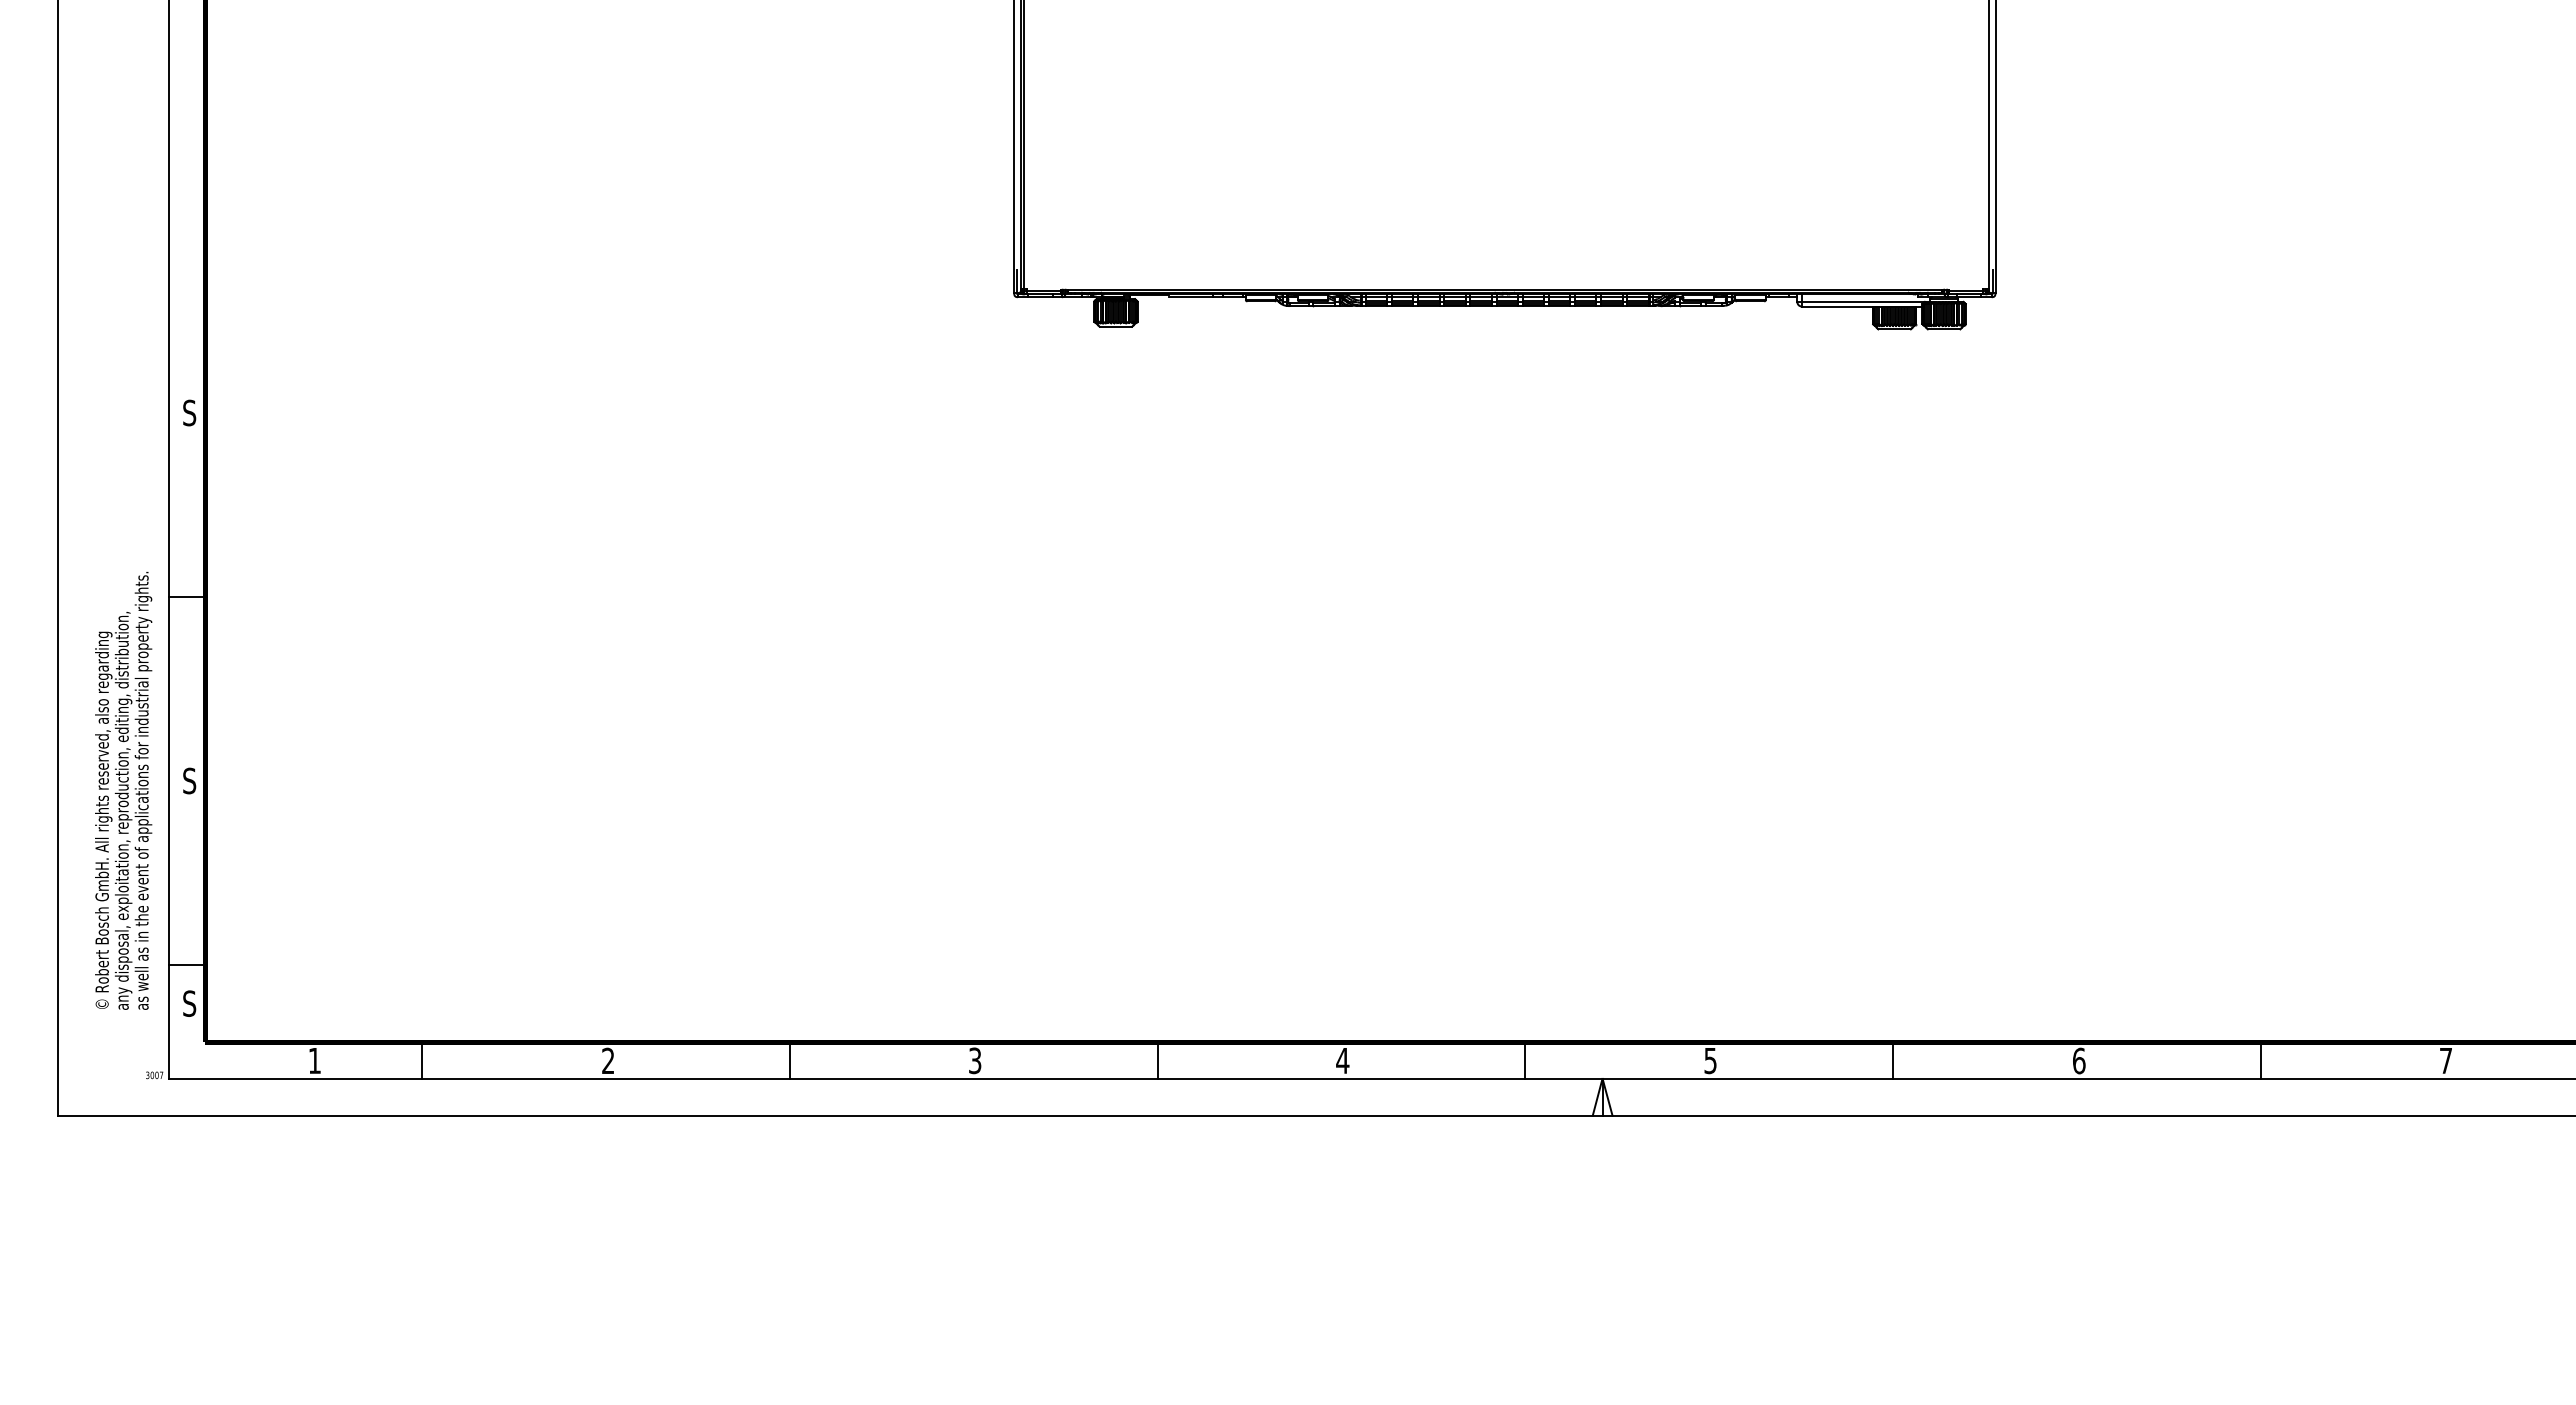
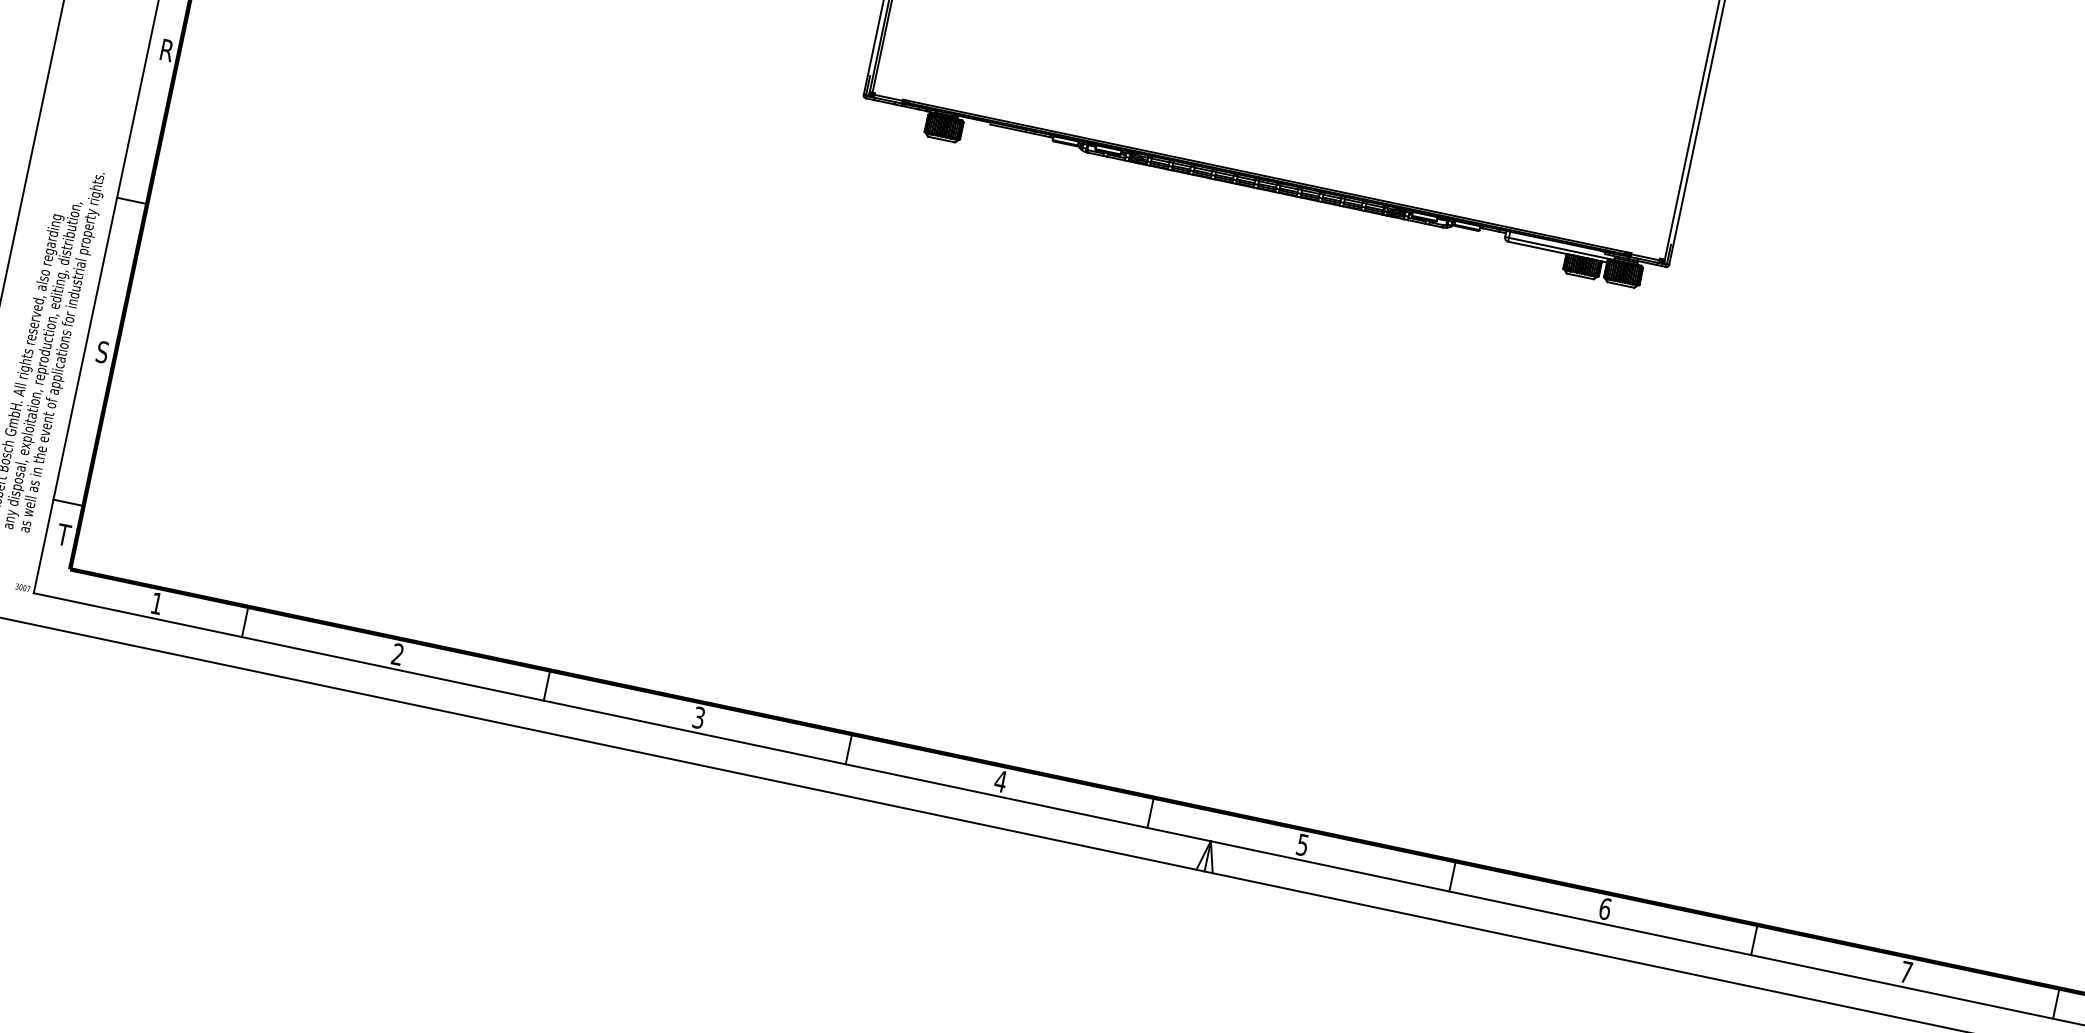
text: (190, 412) -> (167, 49), S -> R
text: (188, 1003) -> (63, 534), S -> T

